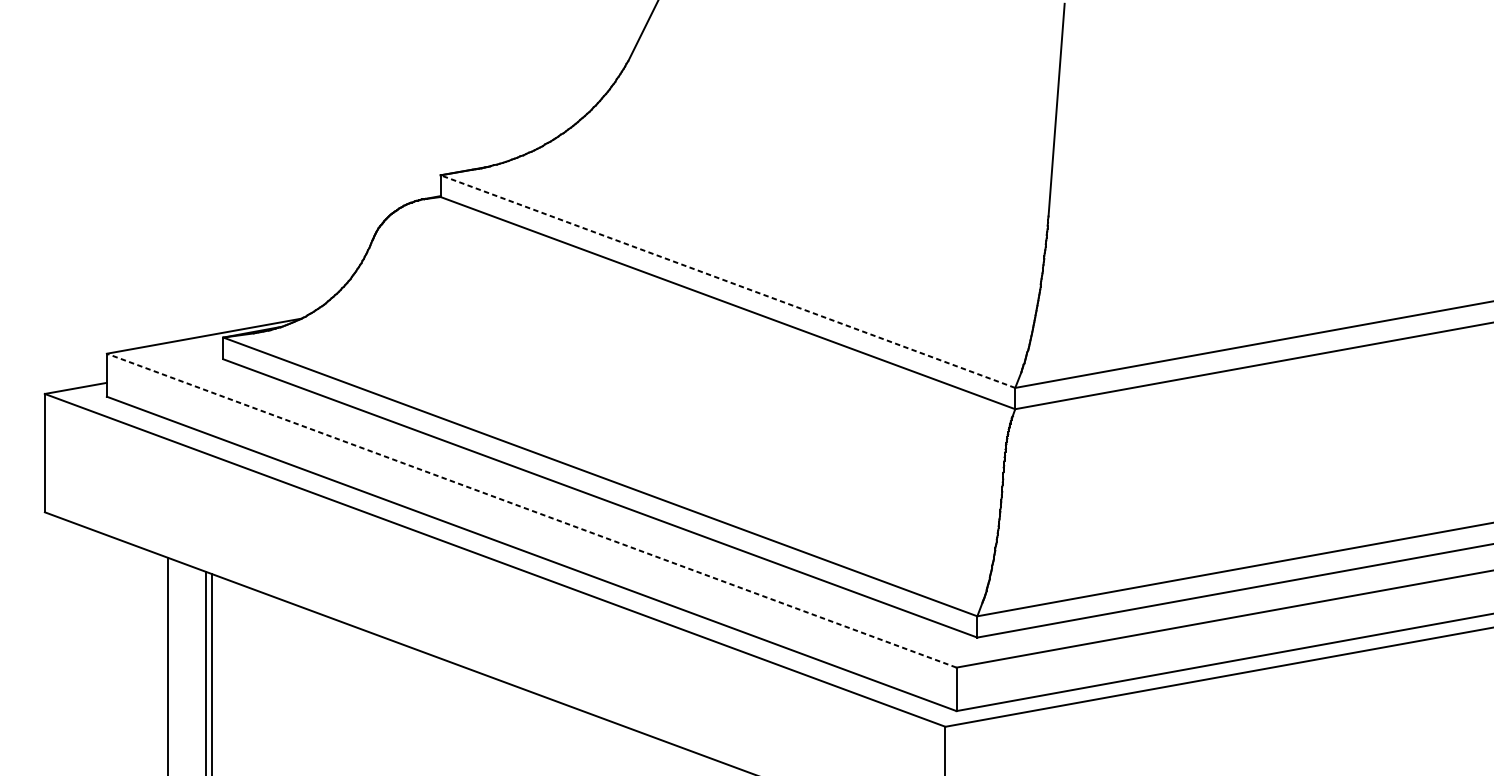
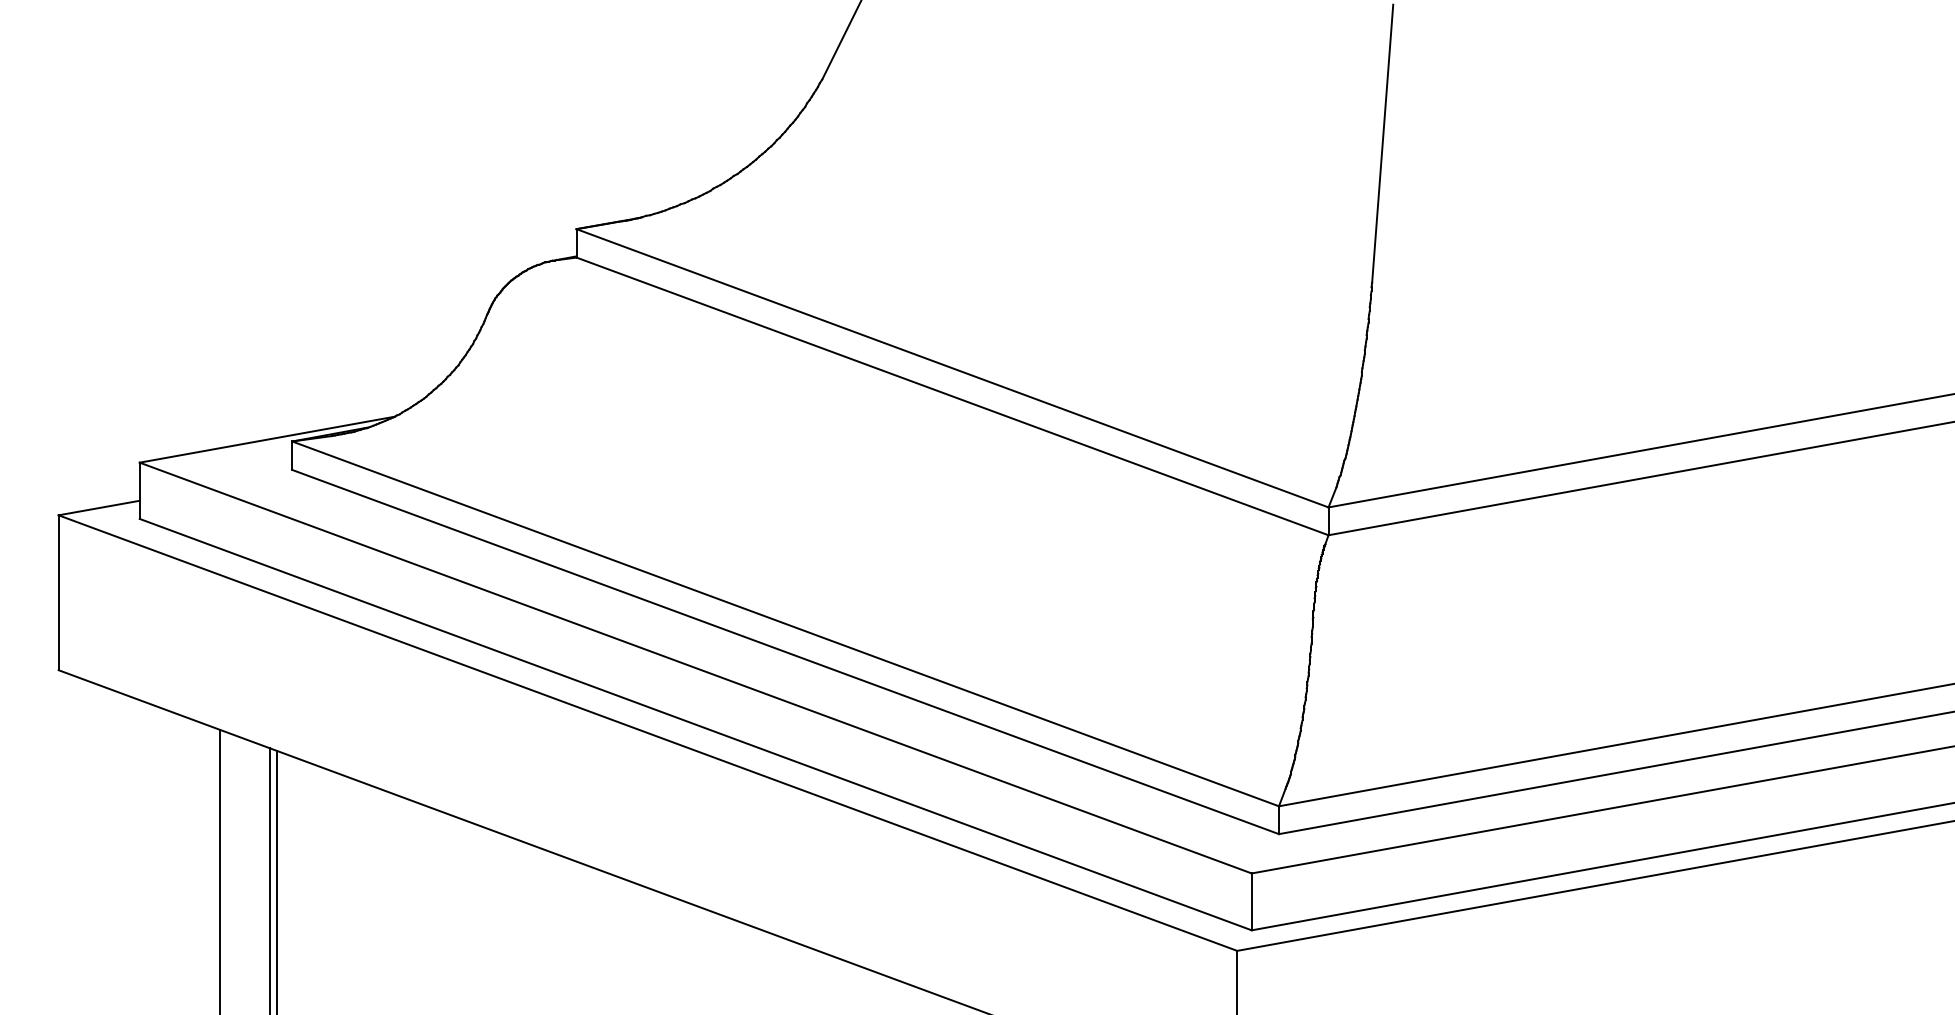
line: (727, 281) -> (952, 368), dashed -> solid
line: (531, 511) -> (695, 668), dashed -> solid

